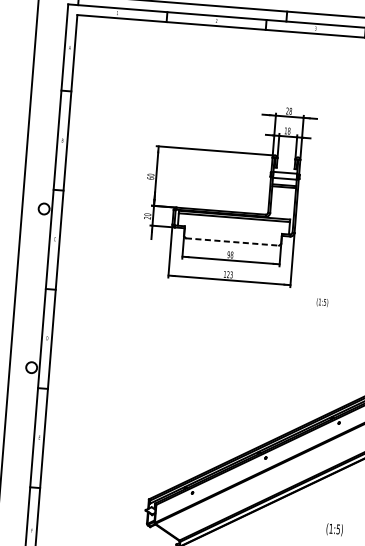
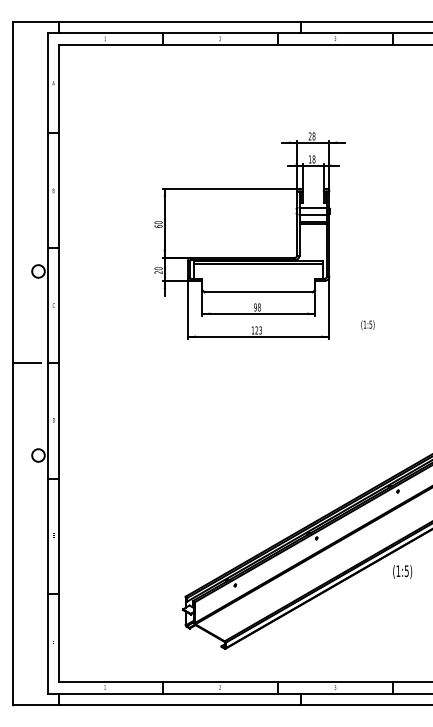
line: (233, 242) -> (259, 292), dashed -> solid
line: (27, 287) -> (26, 363), added
text: (322, 302) -> (367, 324), moved
text: (334, 529) -> (402, 571), moved

